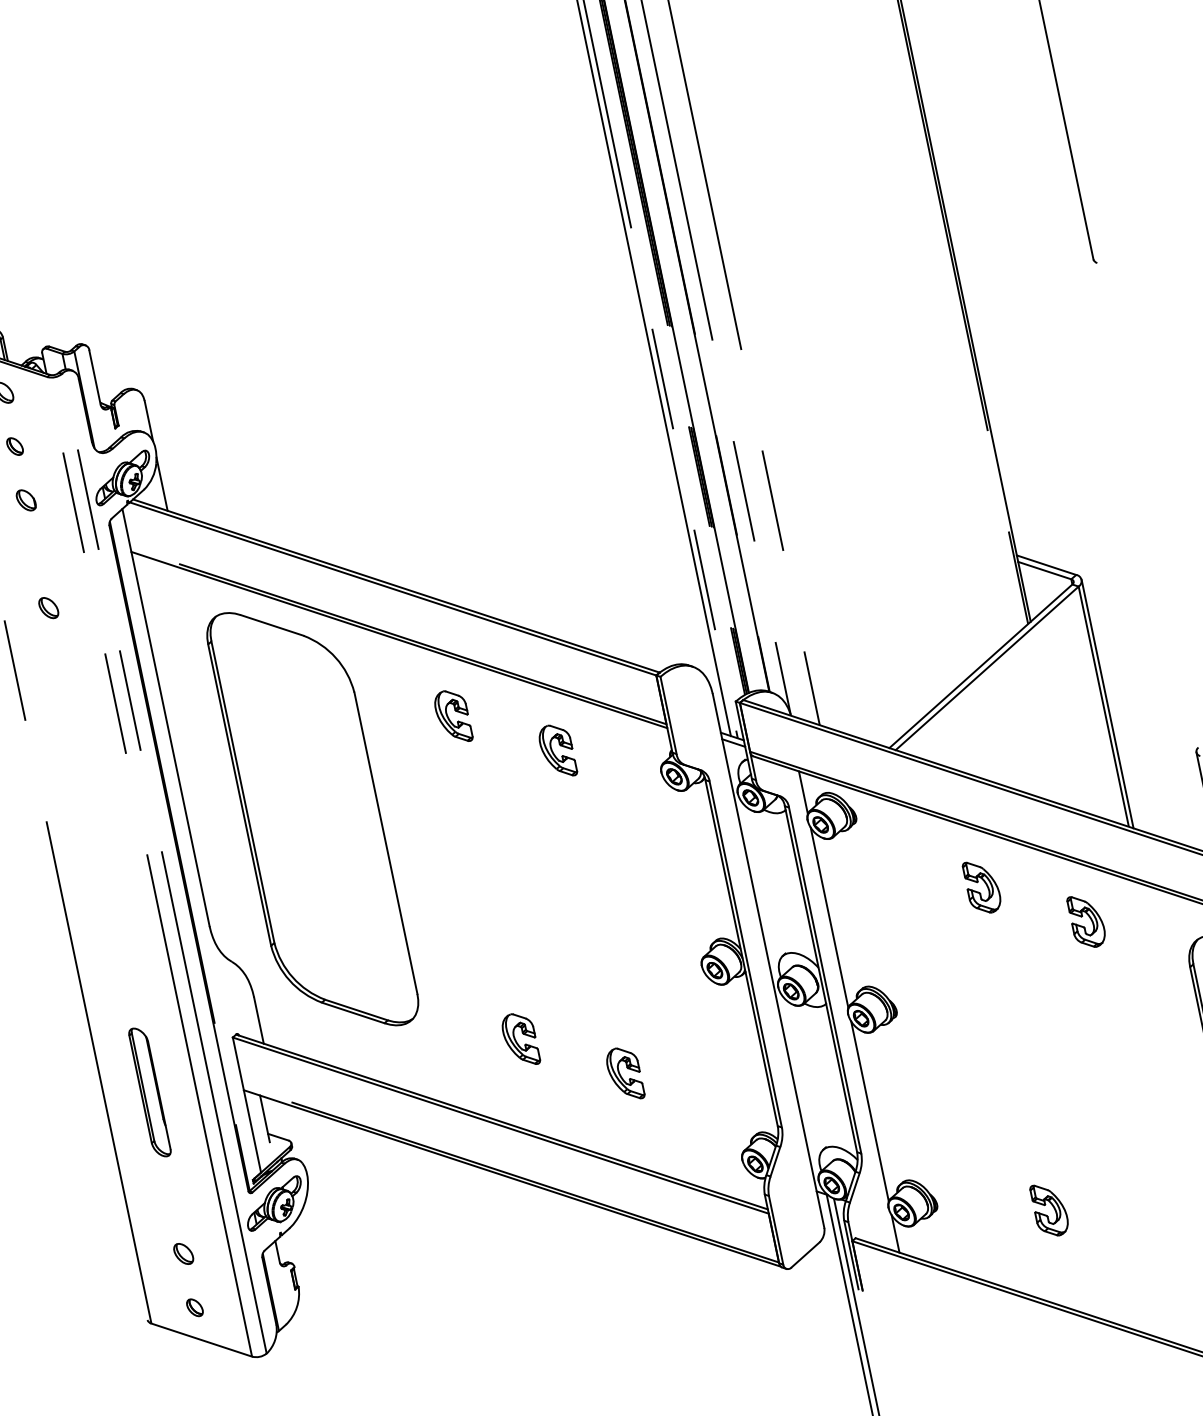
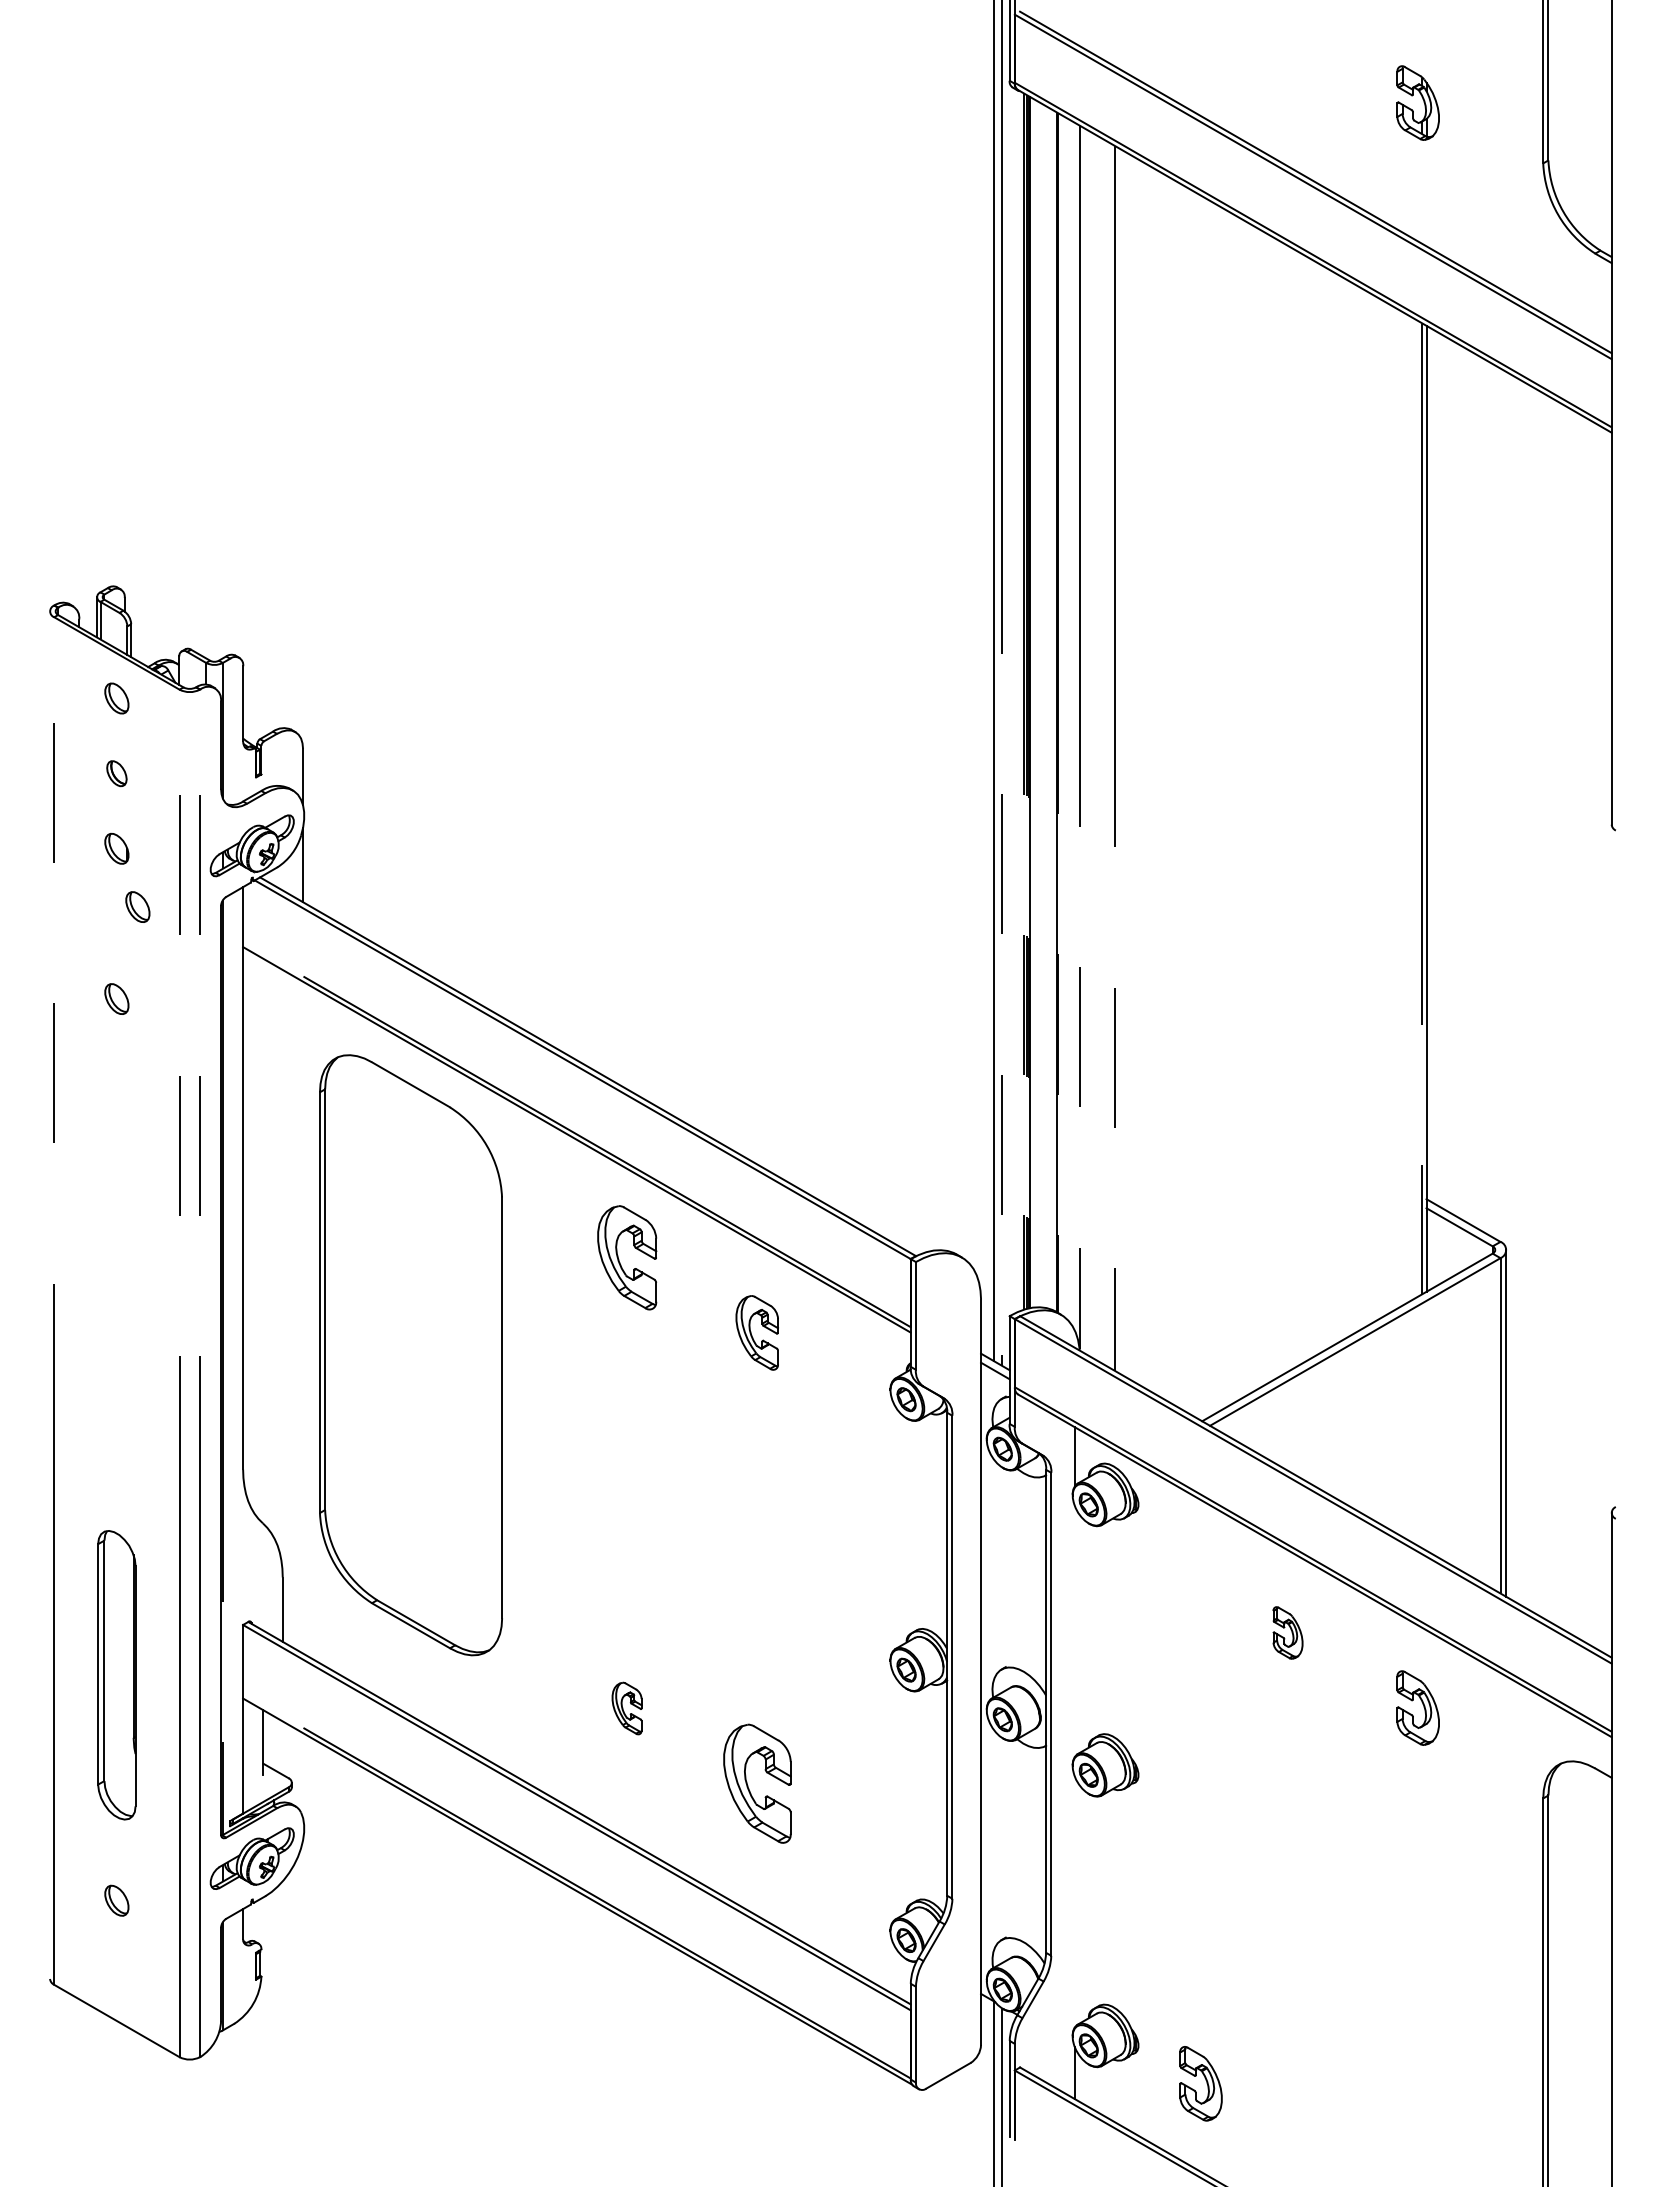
part: (49, 538) -> (137, 906), added
part: (452, 716) -> (626, 1257), size x1.4
part: (982, 886) -> (1287, 1632), size x0.7
line: (829, 917) -> (1074, 1630), removed
part: (519, 1039) -> (626, 1708), size x0.7
part: (624, 1074) -> (756, 1783), size x1.6
part: (149, 1092) -> (116, 1675), size x1.6
line: (869, 1111) -> (1074, 1901), removed
part: (1049, 1209) -> (1200, 2083), moved
part: (194, 1307) -> (116, 1975), removed

